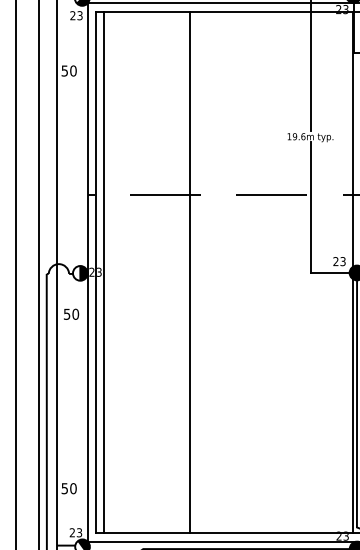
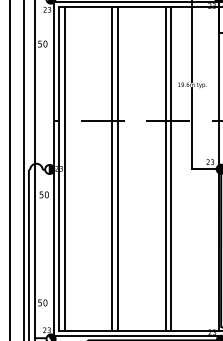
line: (181, 271) -> (112, 168), added
line: (267, 271) -> (165, 168), added
line: (275, 271) -> (170, 168), added

